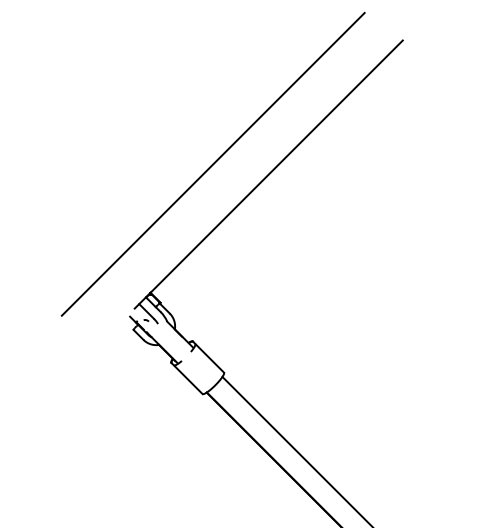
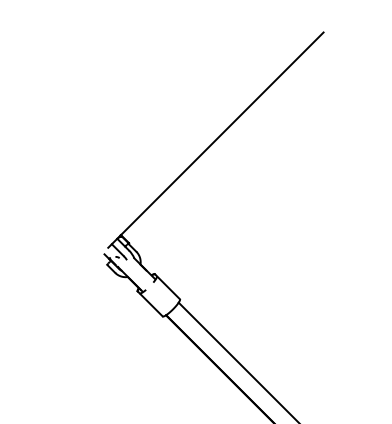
line: (212, 163) -> (170, 131), removed

